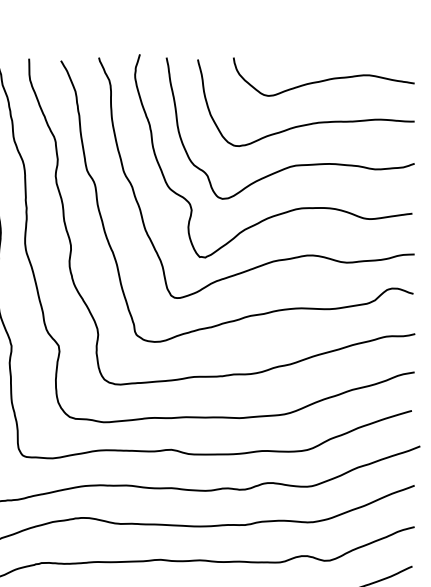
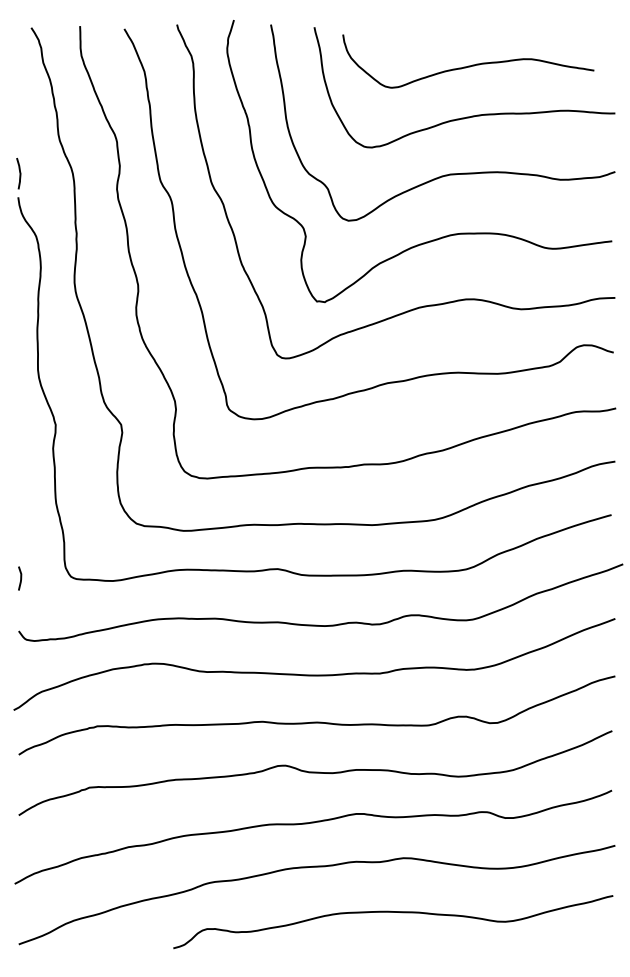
curve: (324, 79) -> (468, 65), moved

